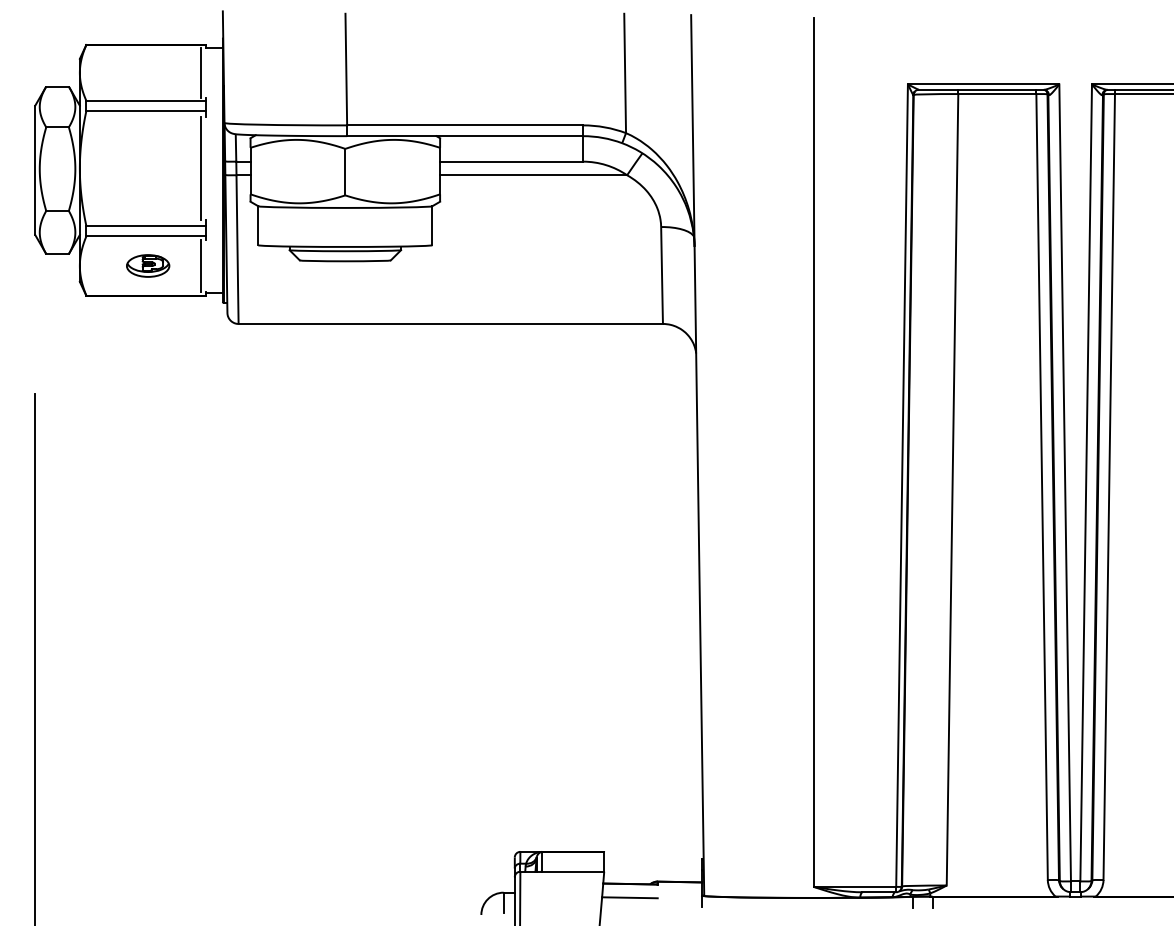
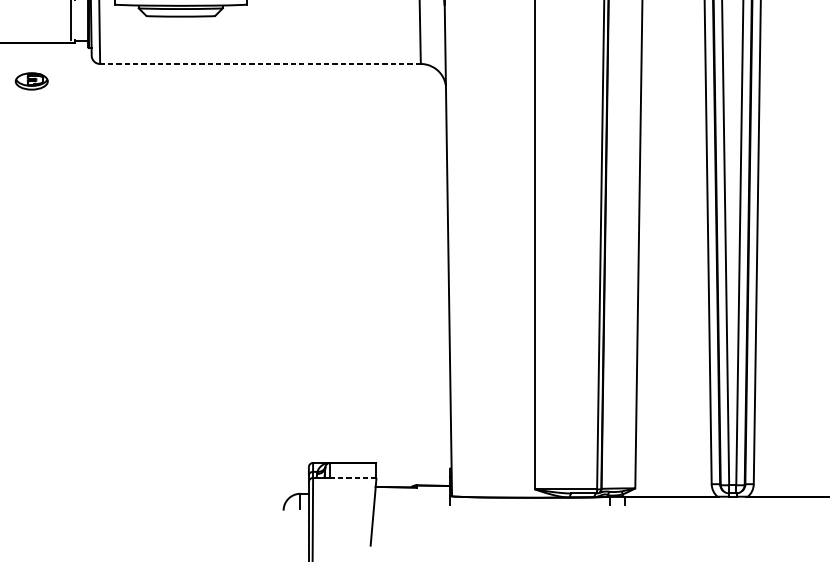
part: (148, 265) -> (32, 81), moved
line: (450, 323) -> (260, 63), solid -> dashed
line: (572, 871) -> (352, 477), solid -> dashed
line: (629, 897) -> (395, 497), removed

